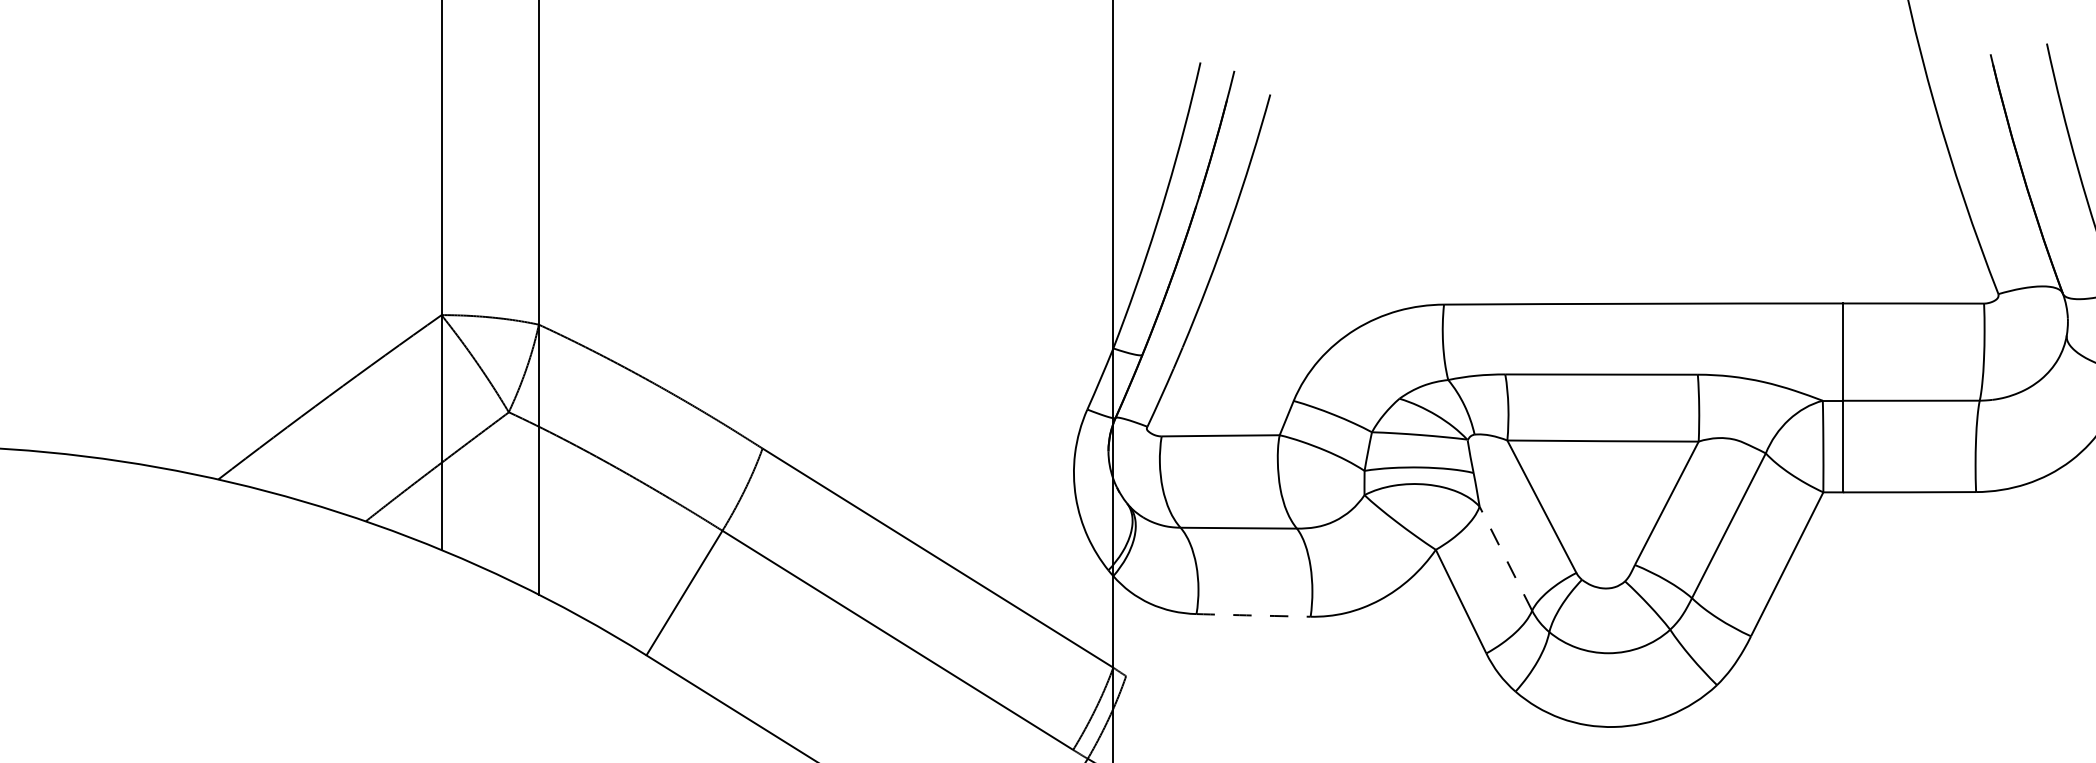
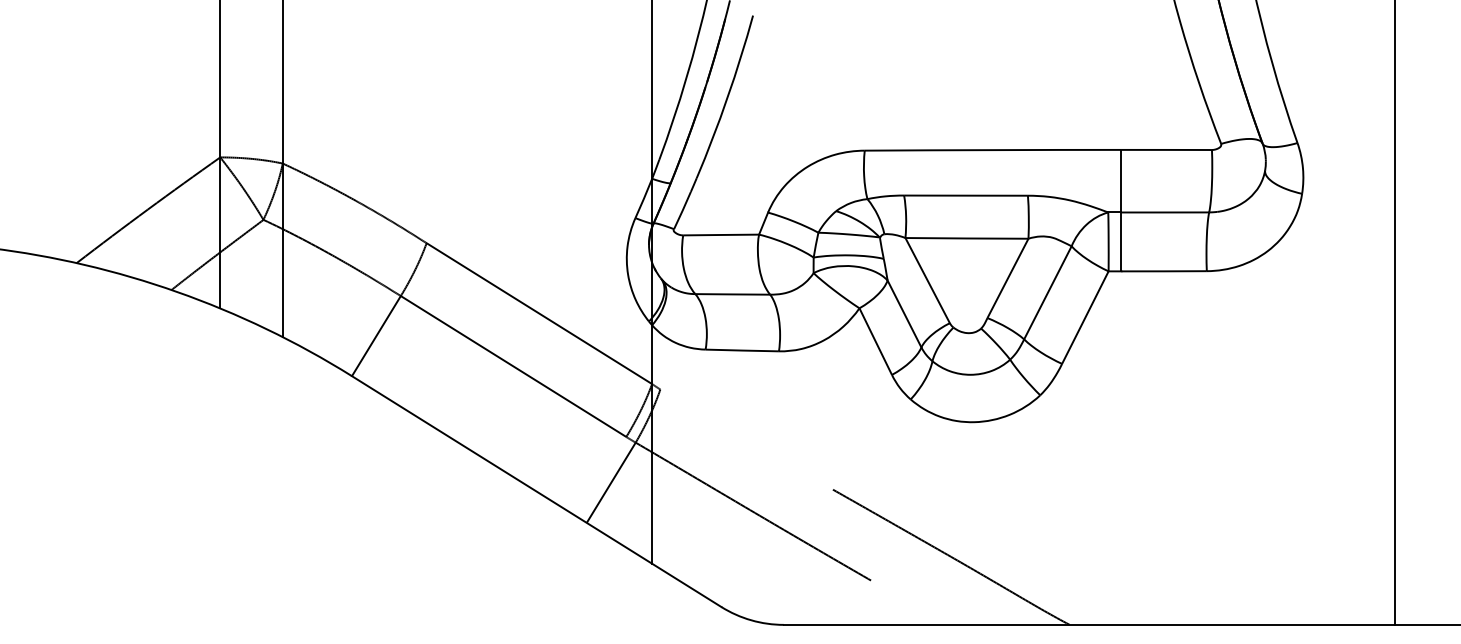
line: (1505, 557) -> (904, 313), dashed -> solid
arc: (1253, 615) -> (742, 350), dashed -> solid

